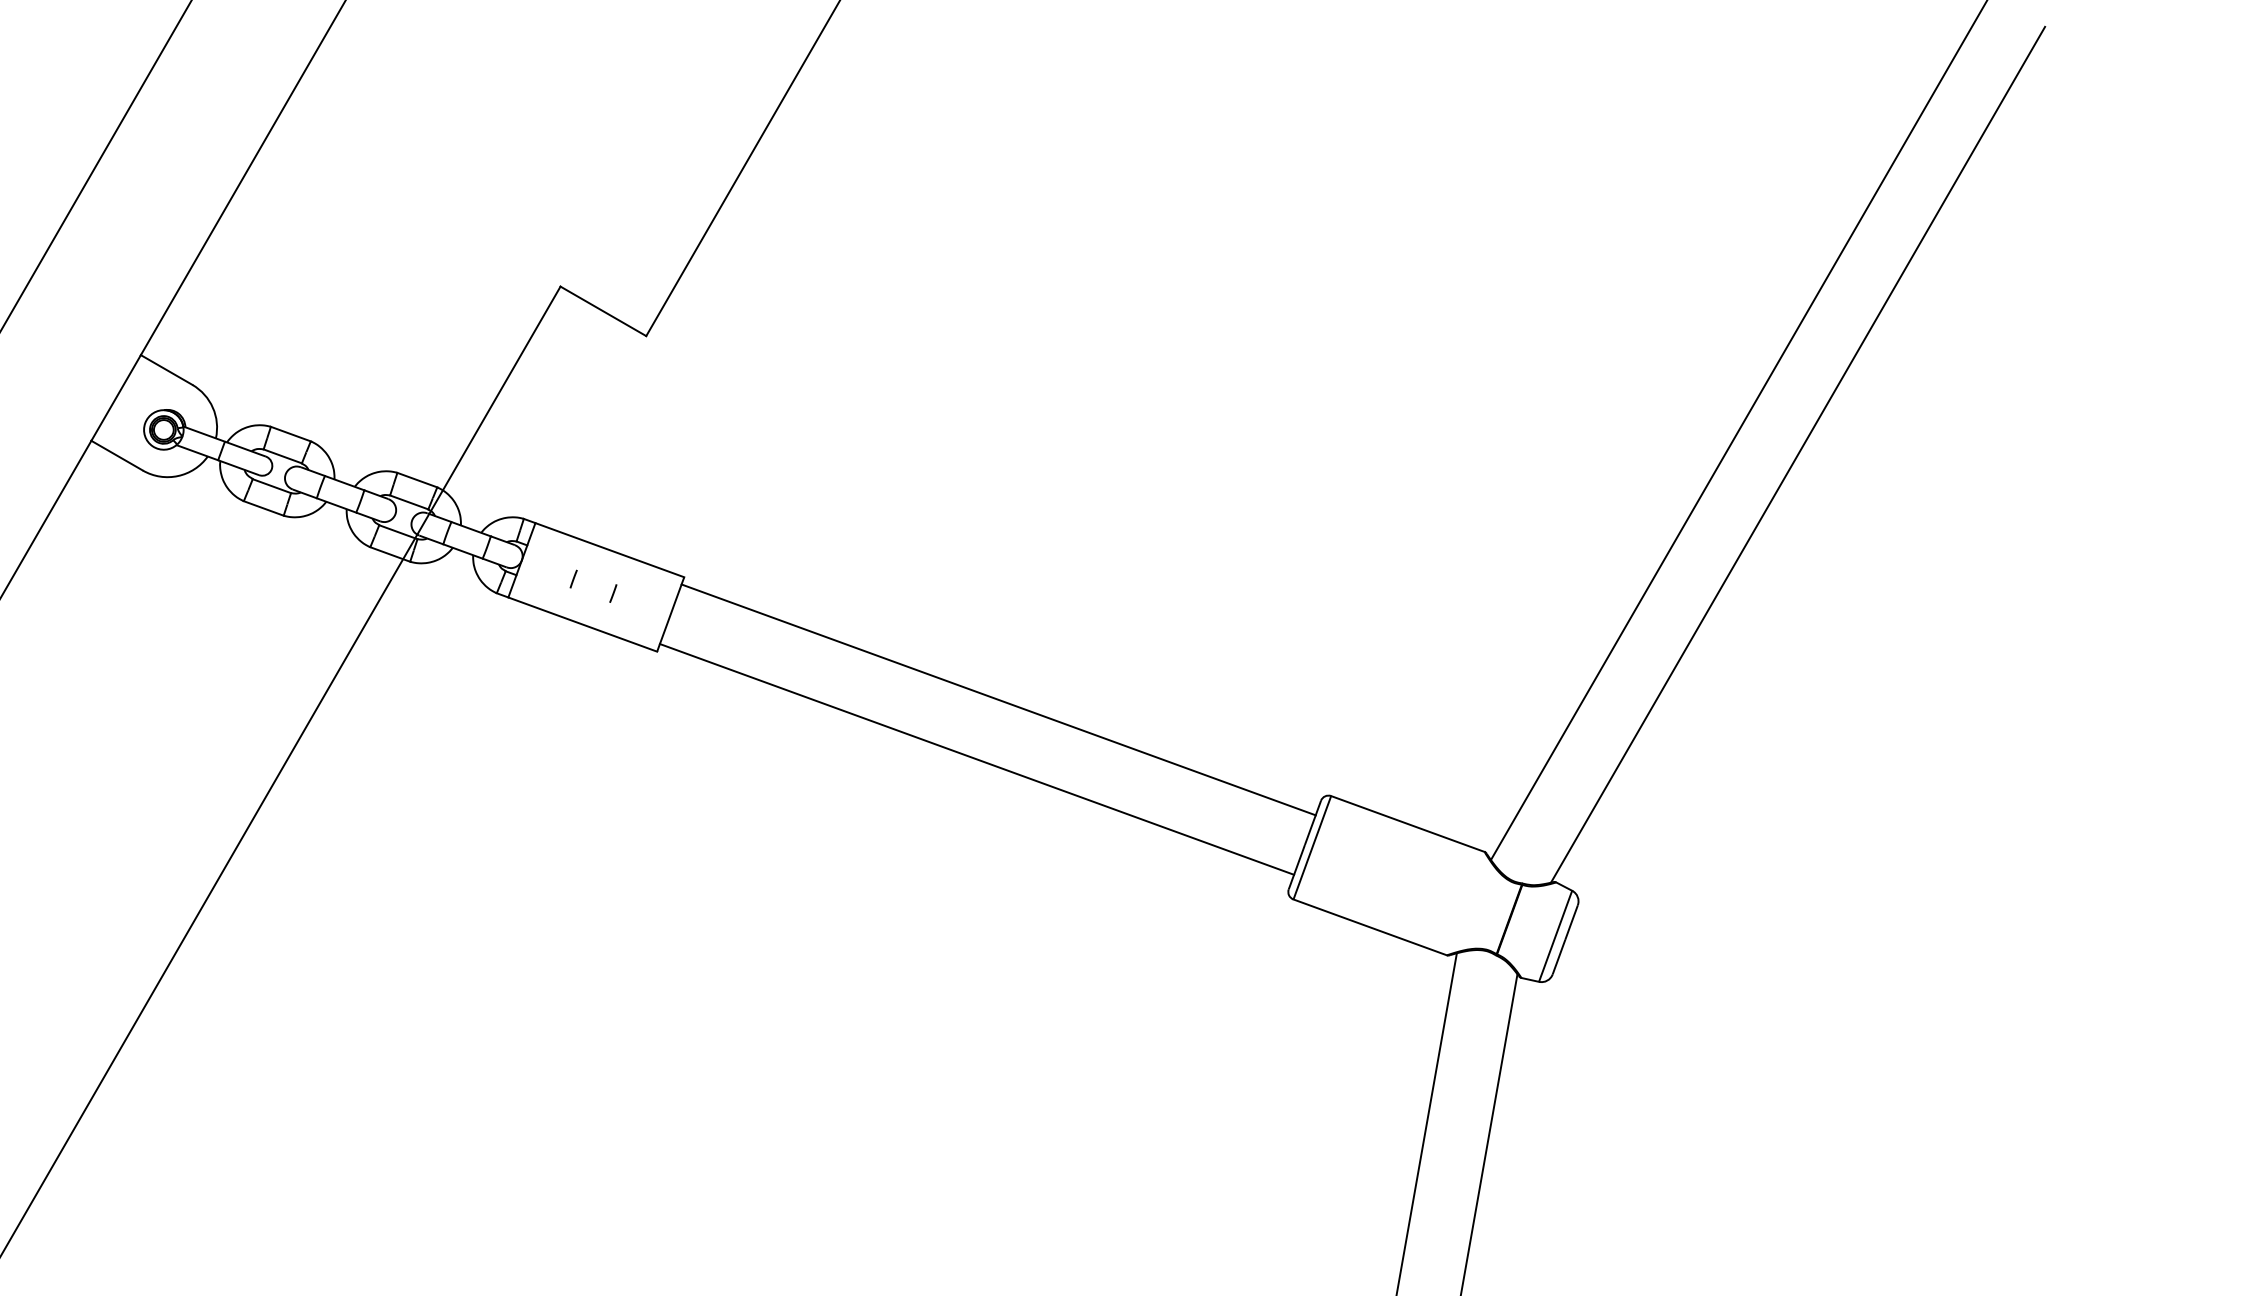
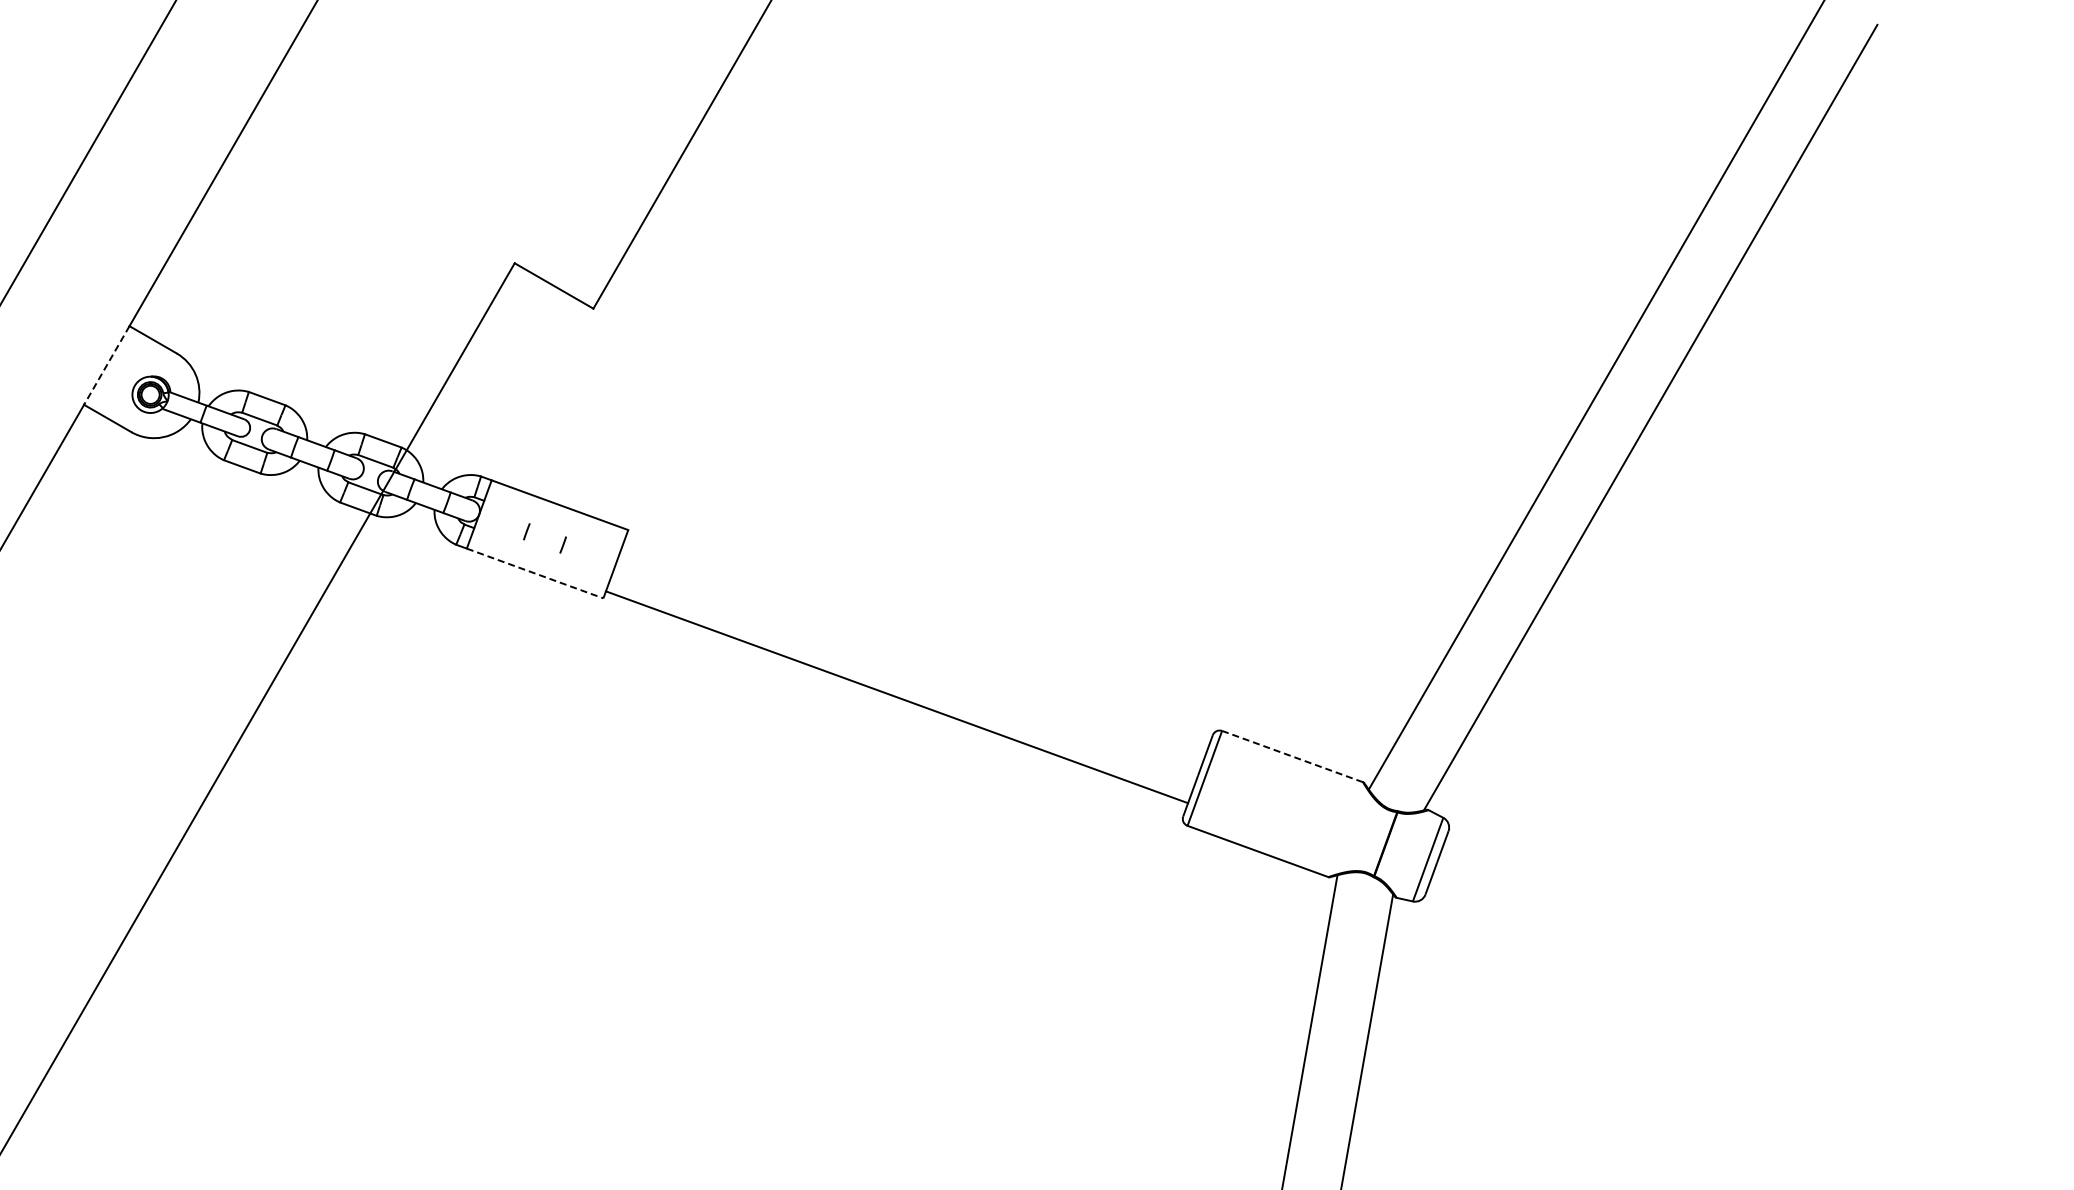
line: (115, 397) -> (106, 365), solid -> dashed
line: (583, 624) -> (535, 573), solid -> dashed
line: (998, 699) -> (916, 642), removed
line: (1407, 823) -> (1292, 756), solid -> dashed

